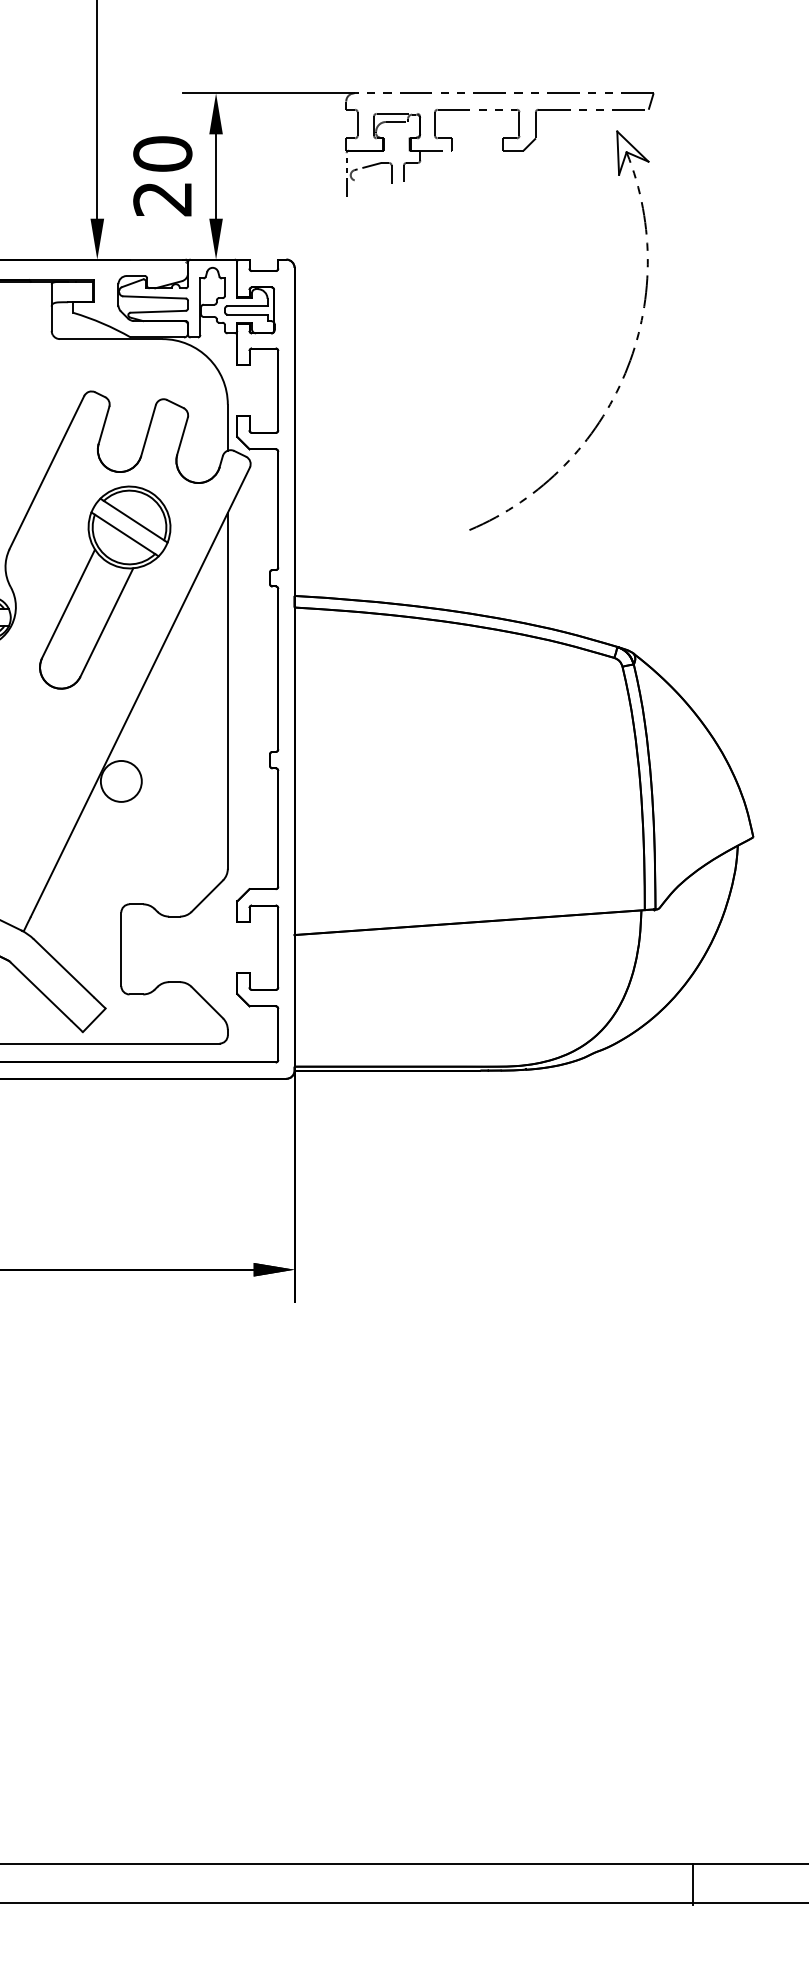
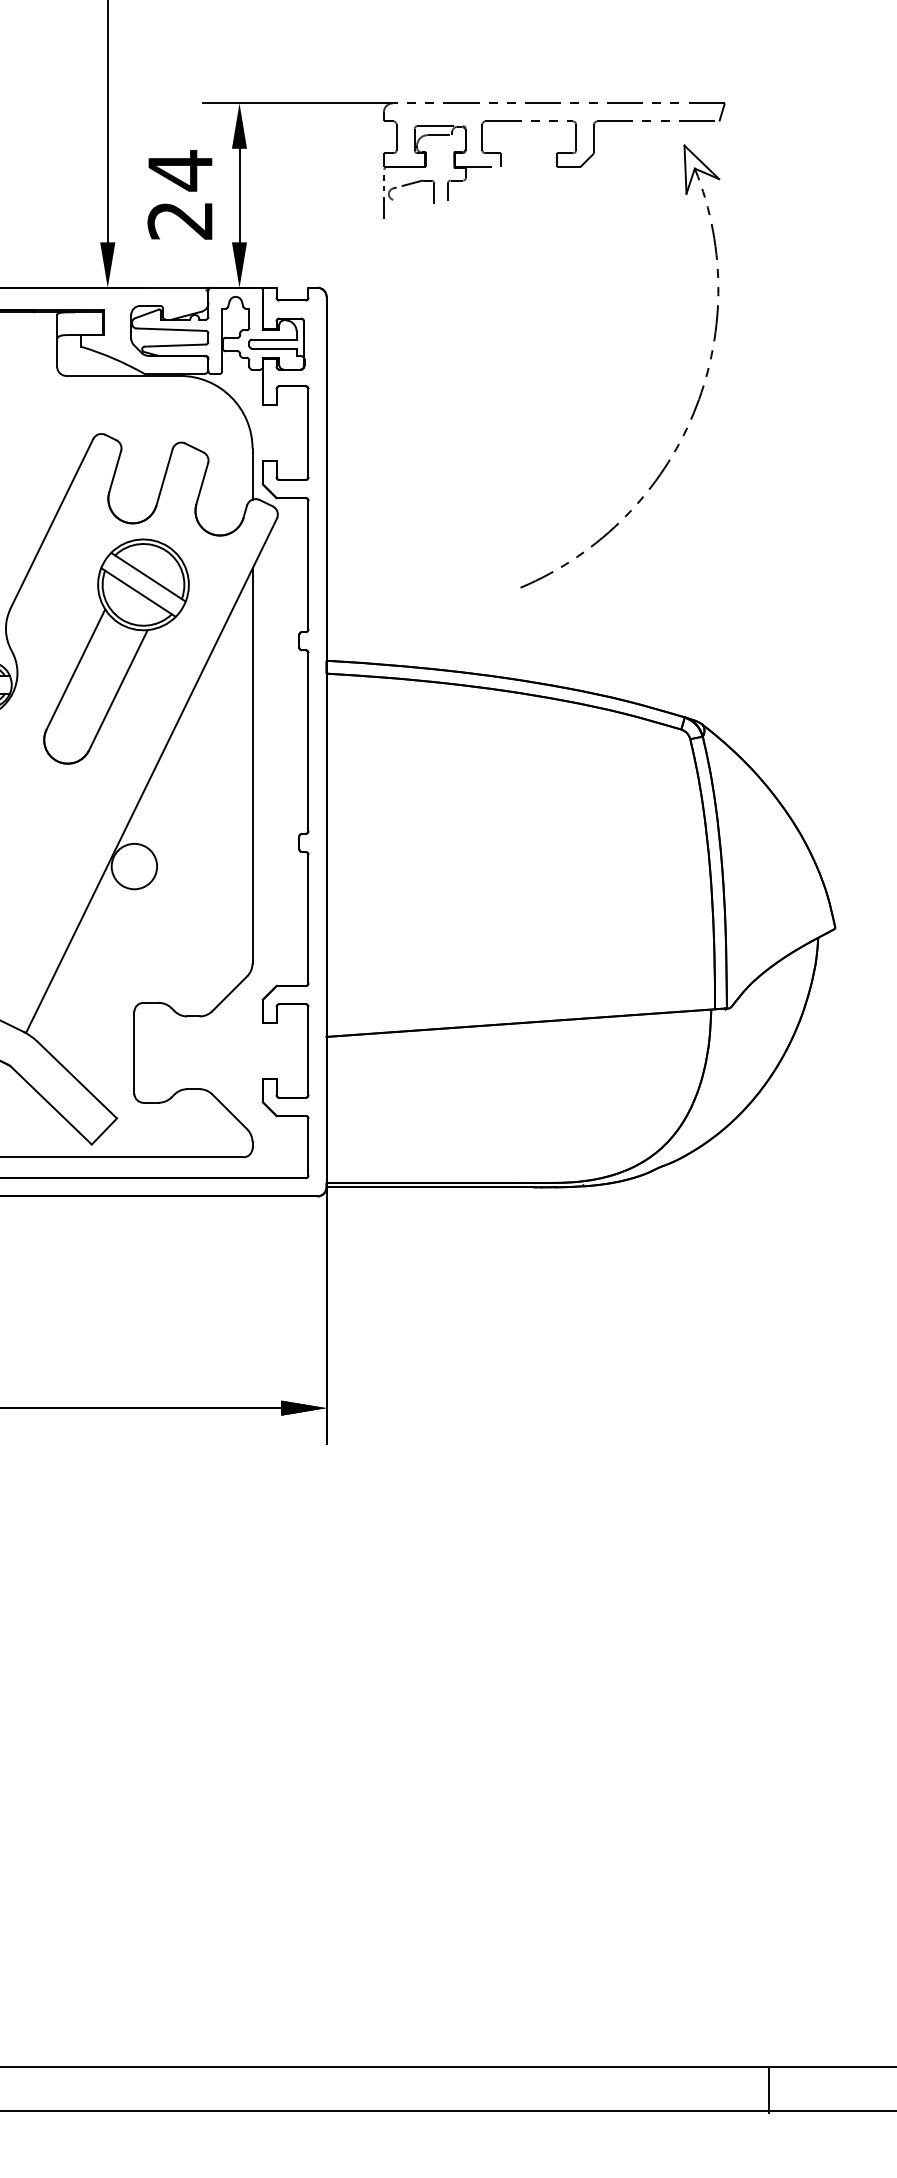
text: (162, 153) -> (180, 170), 20 -> 24

